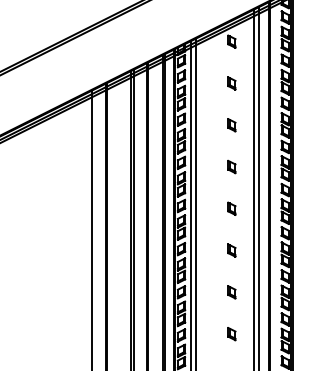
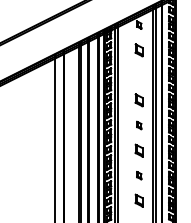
part: (232, 82) -> (139, 49), size x1.6
part: (232, 123) -> (139, 74), removed
part: (232, 167) -> (139, 100), size x1.6
part: (232, 250) -> (139, 150), size x1.6
part: (232, 333) -> (139, 200), size x1.6

